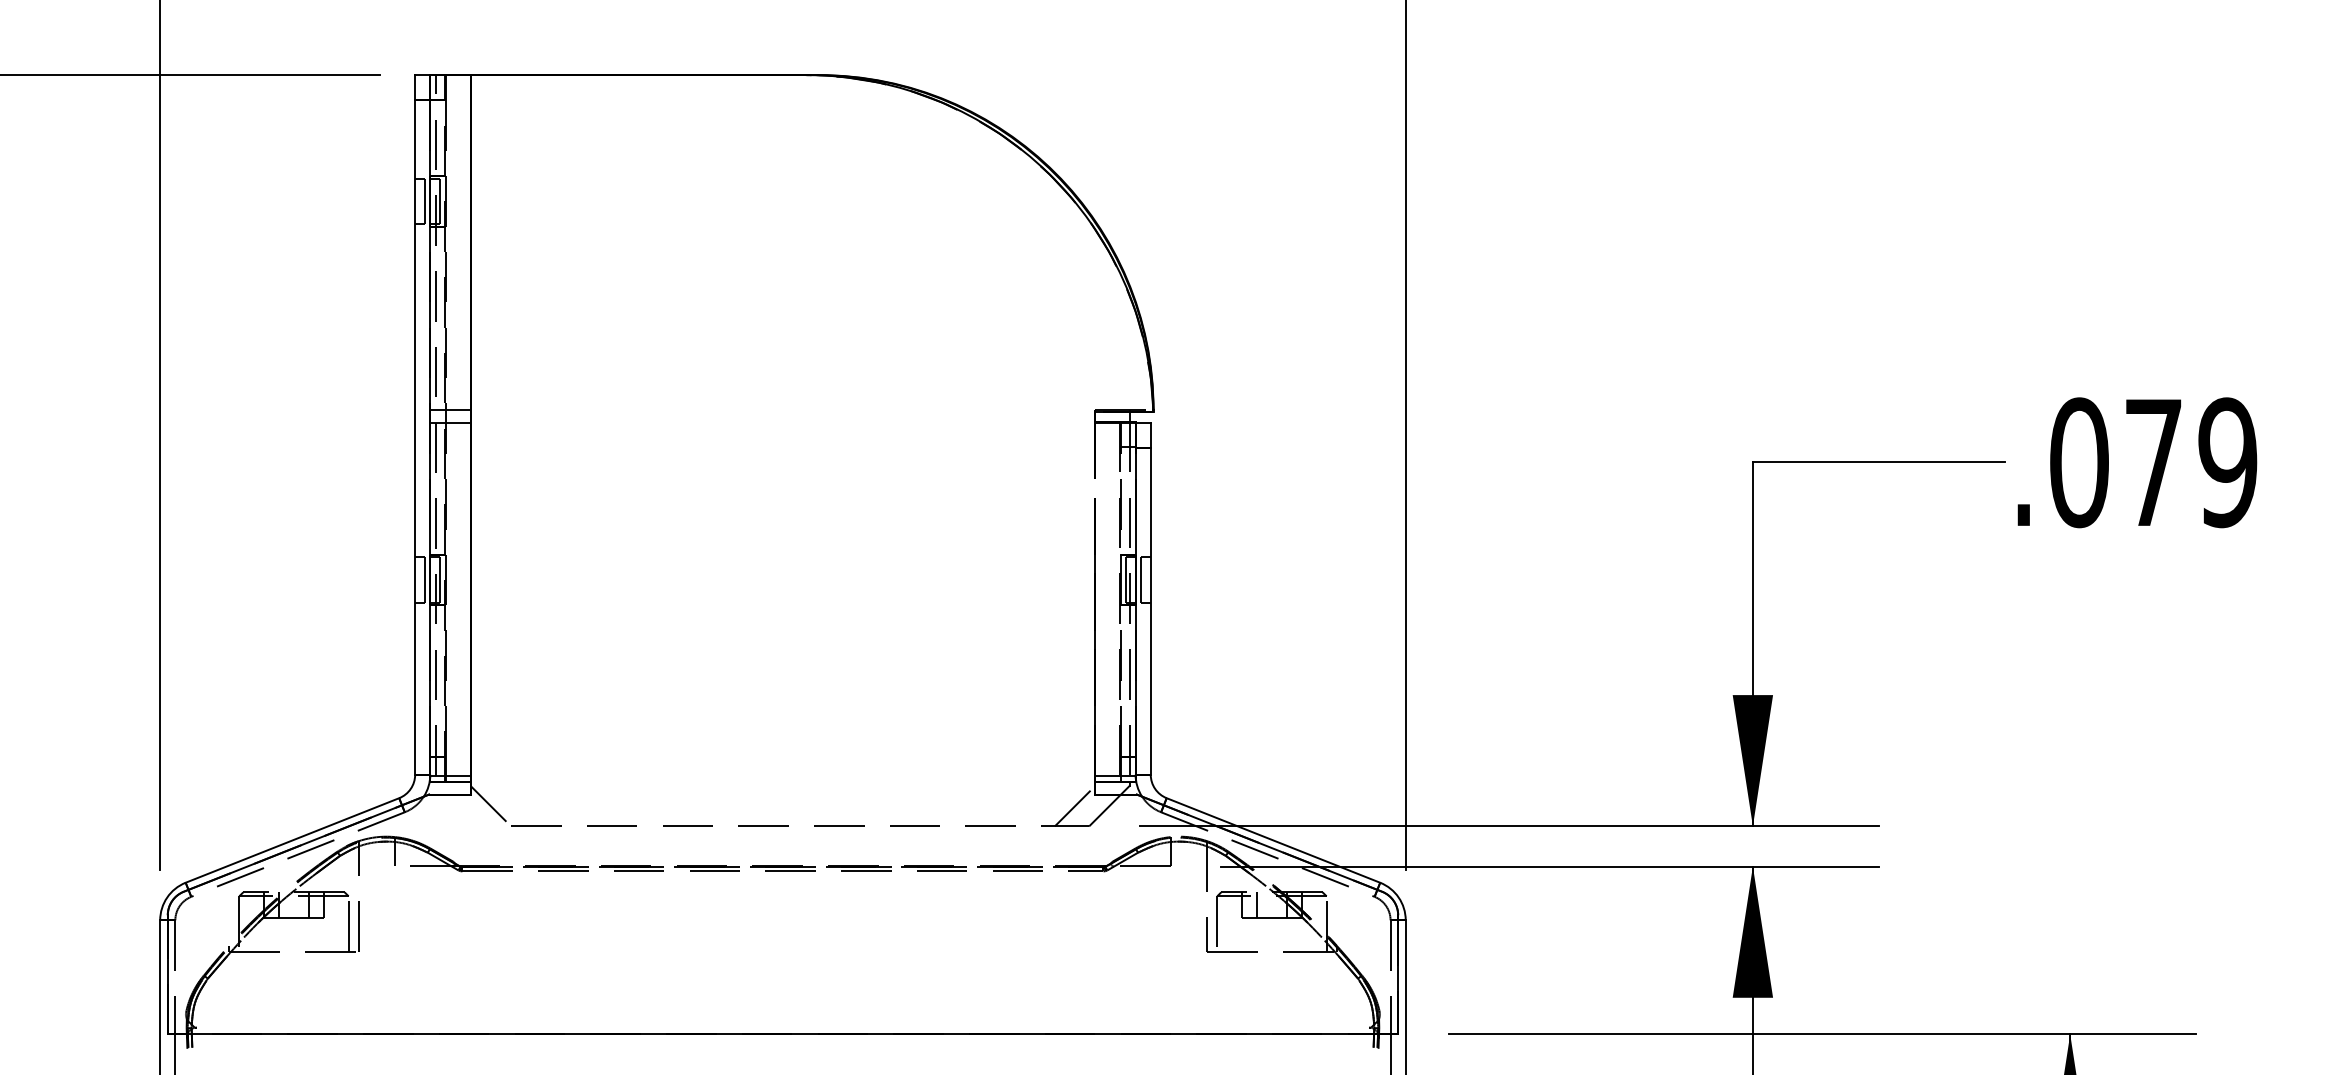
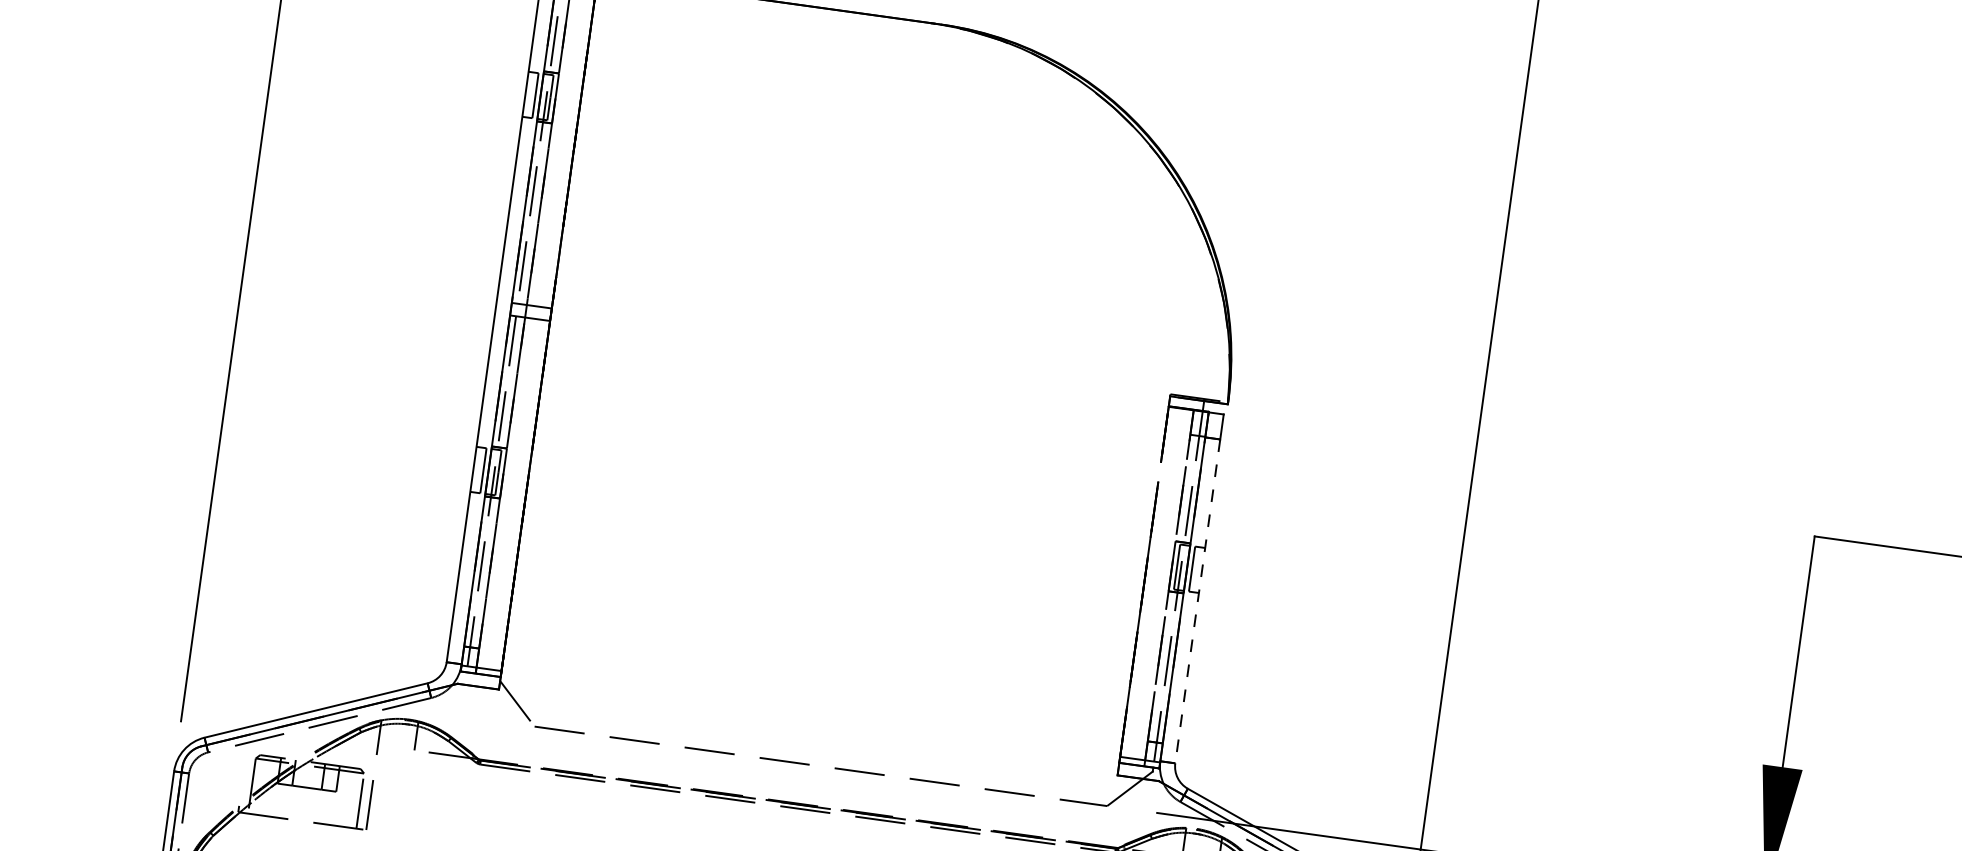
line: (1150, 611) -> (1197, 601), solid -> dashed
line: (1074, 806) -> (1095, 784), removed

